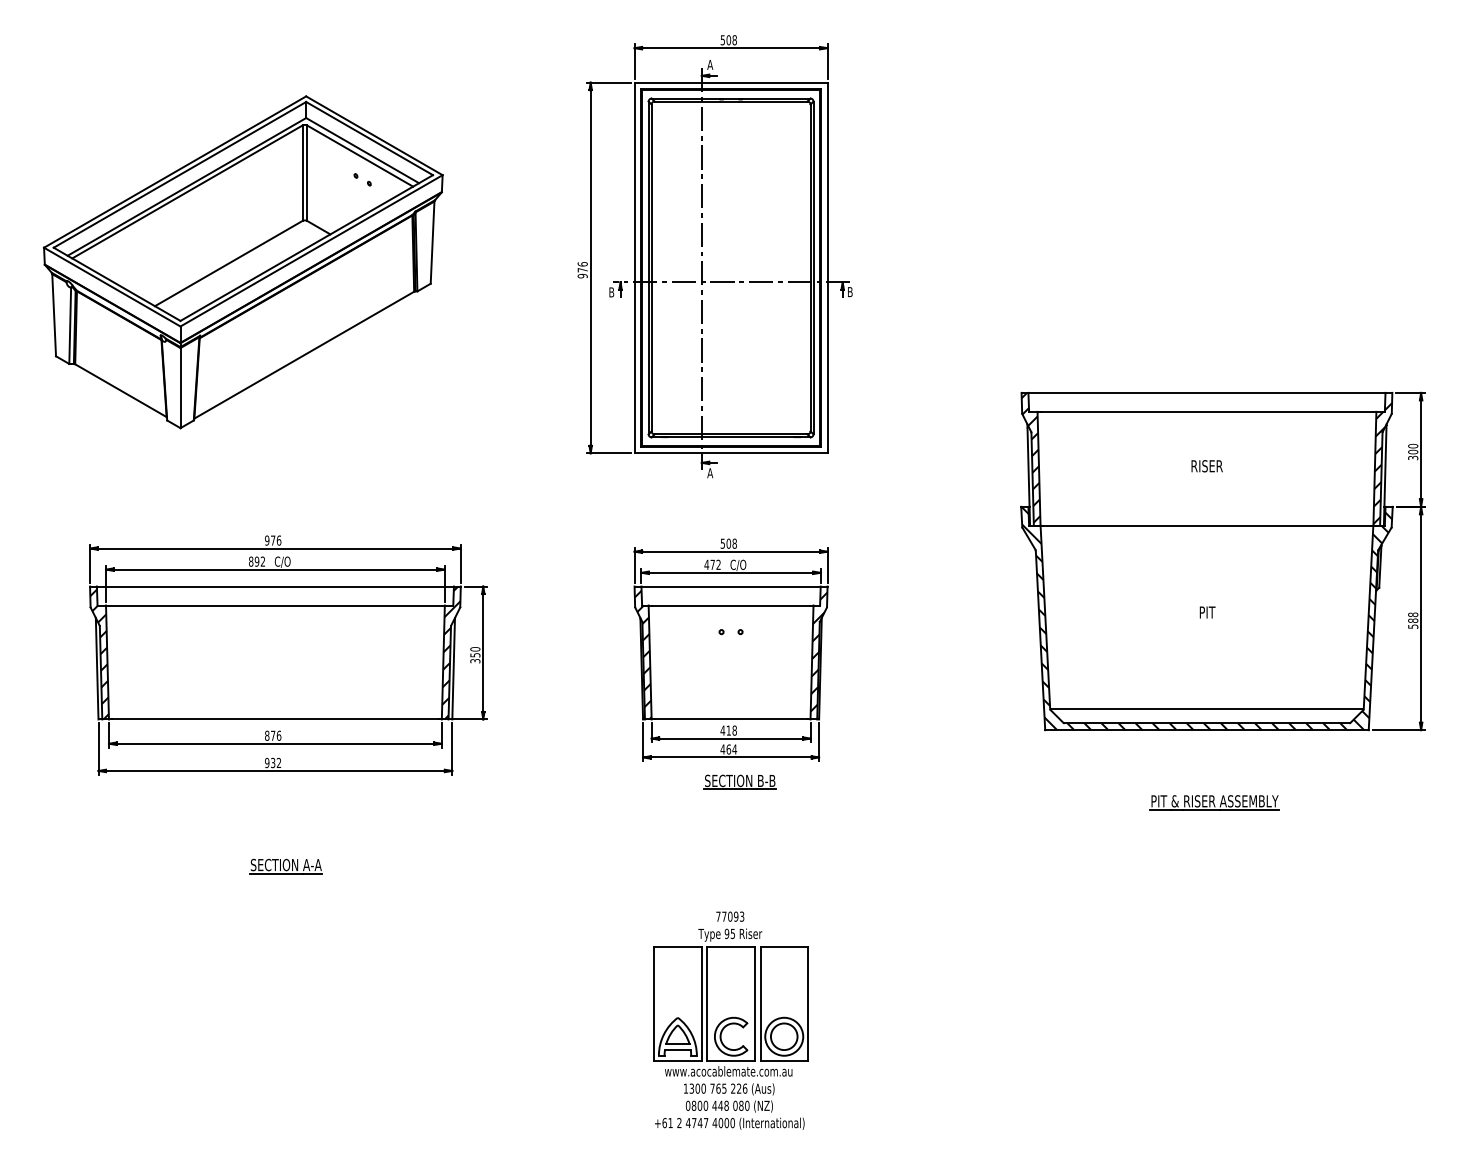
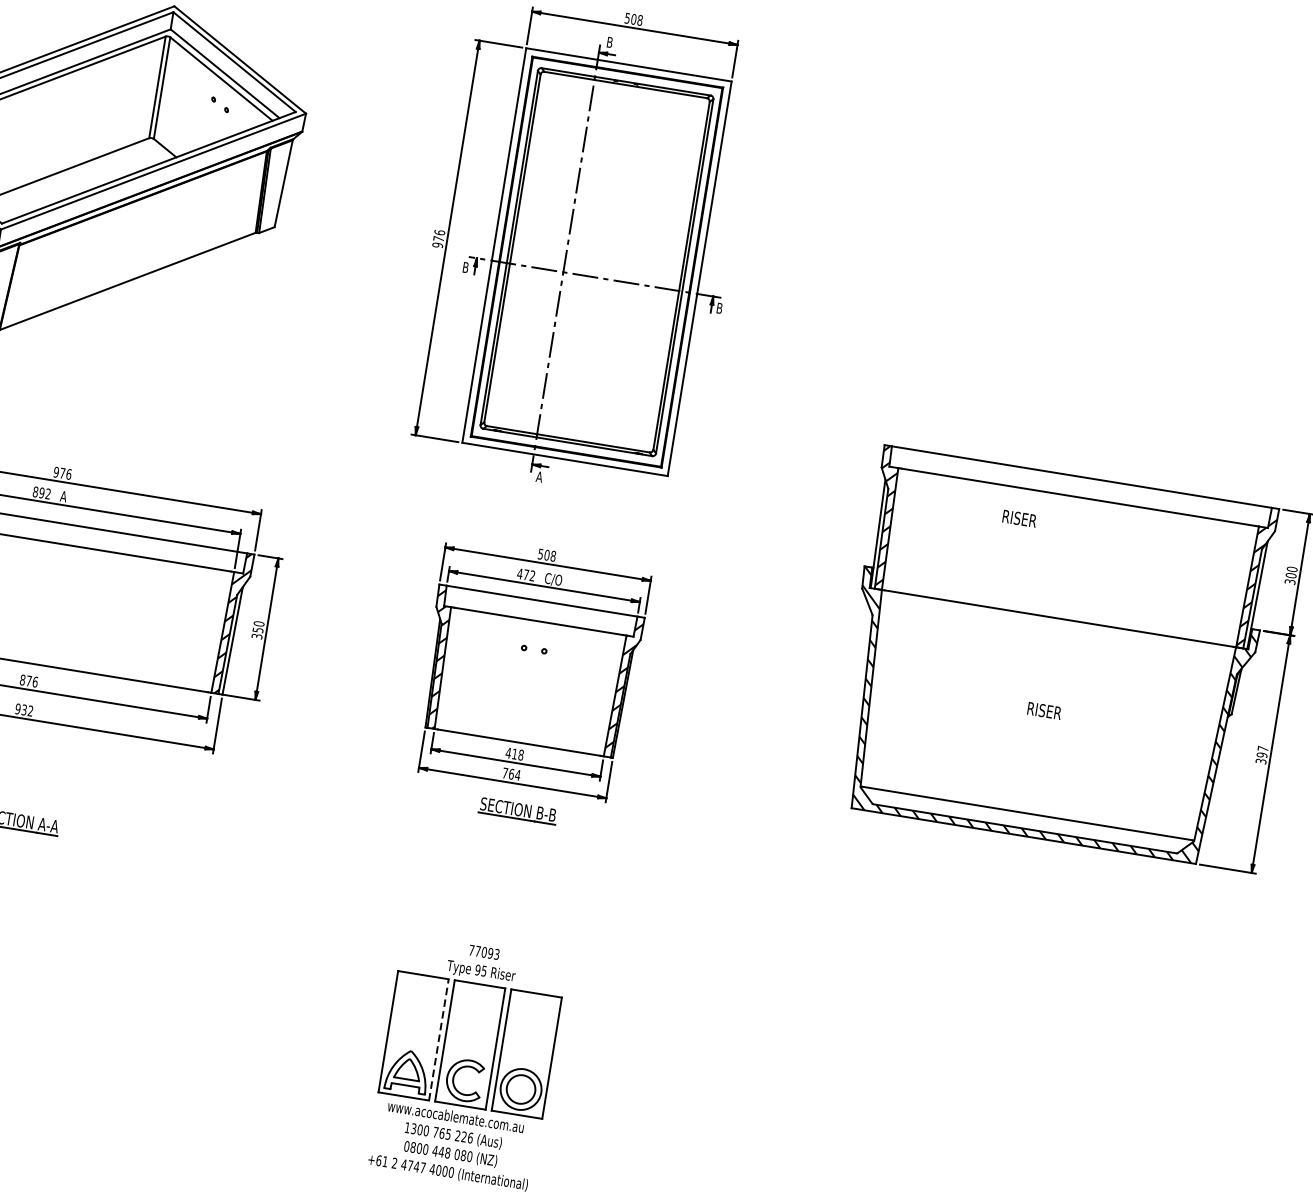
text: (710, 64) -> (610, 42), A -> B
text: (1206, 466) -> (1018, 518), moved
text: (282, 561) -> (69, 497), C/O -> A
text: (1207, 612) -> (1044, 710), PIT -> RISER
text: (1413, 620) -> (1262, 754), 588 -> 397
text: (722, 749) -> (504, 773), 464 -> 764
part: (1214, 802) -> (1019, 914), removed
line: (701, 1003) -> (438, 1039), solid -> dashed

